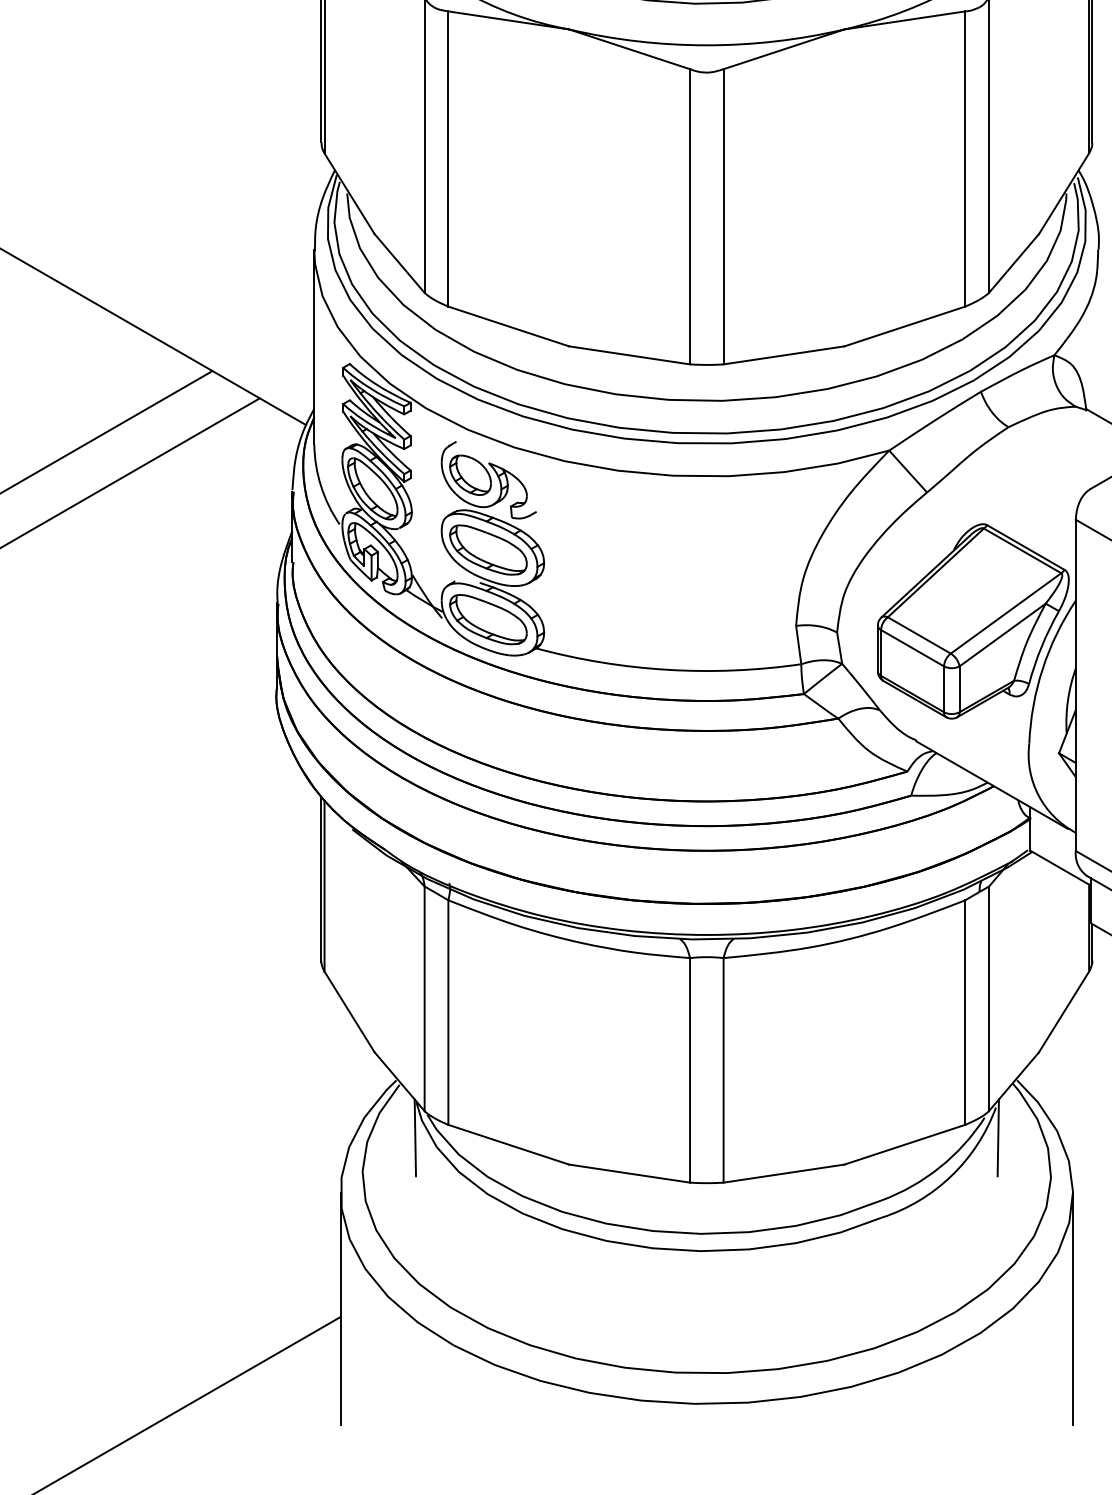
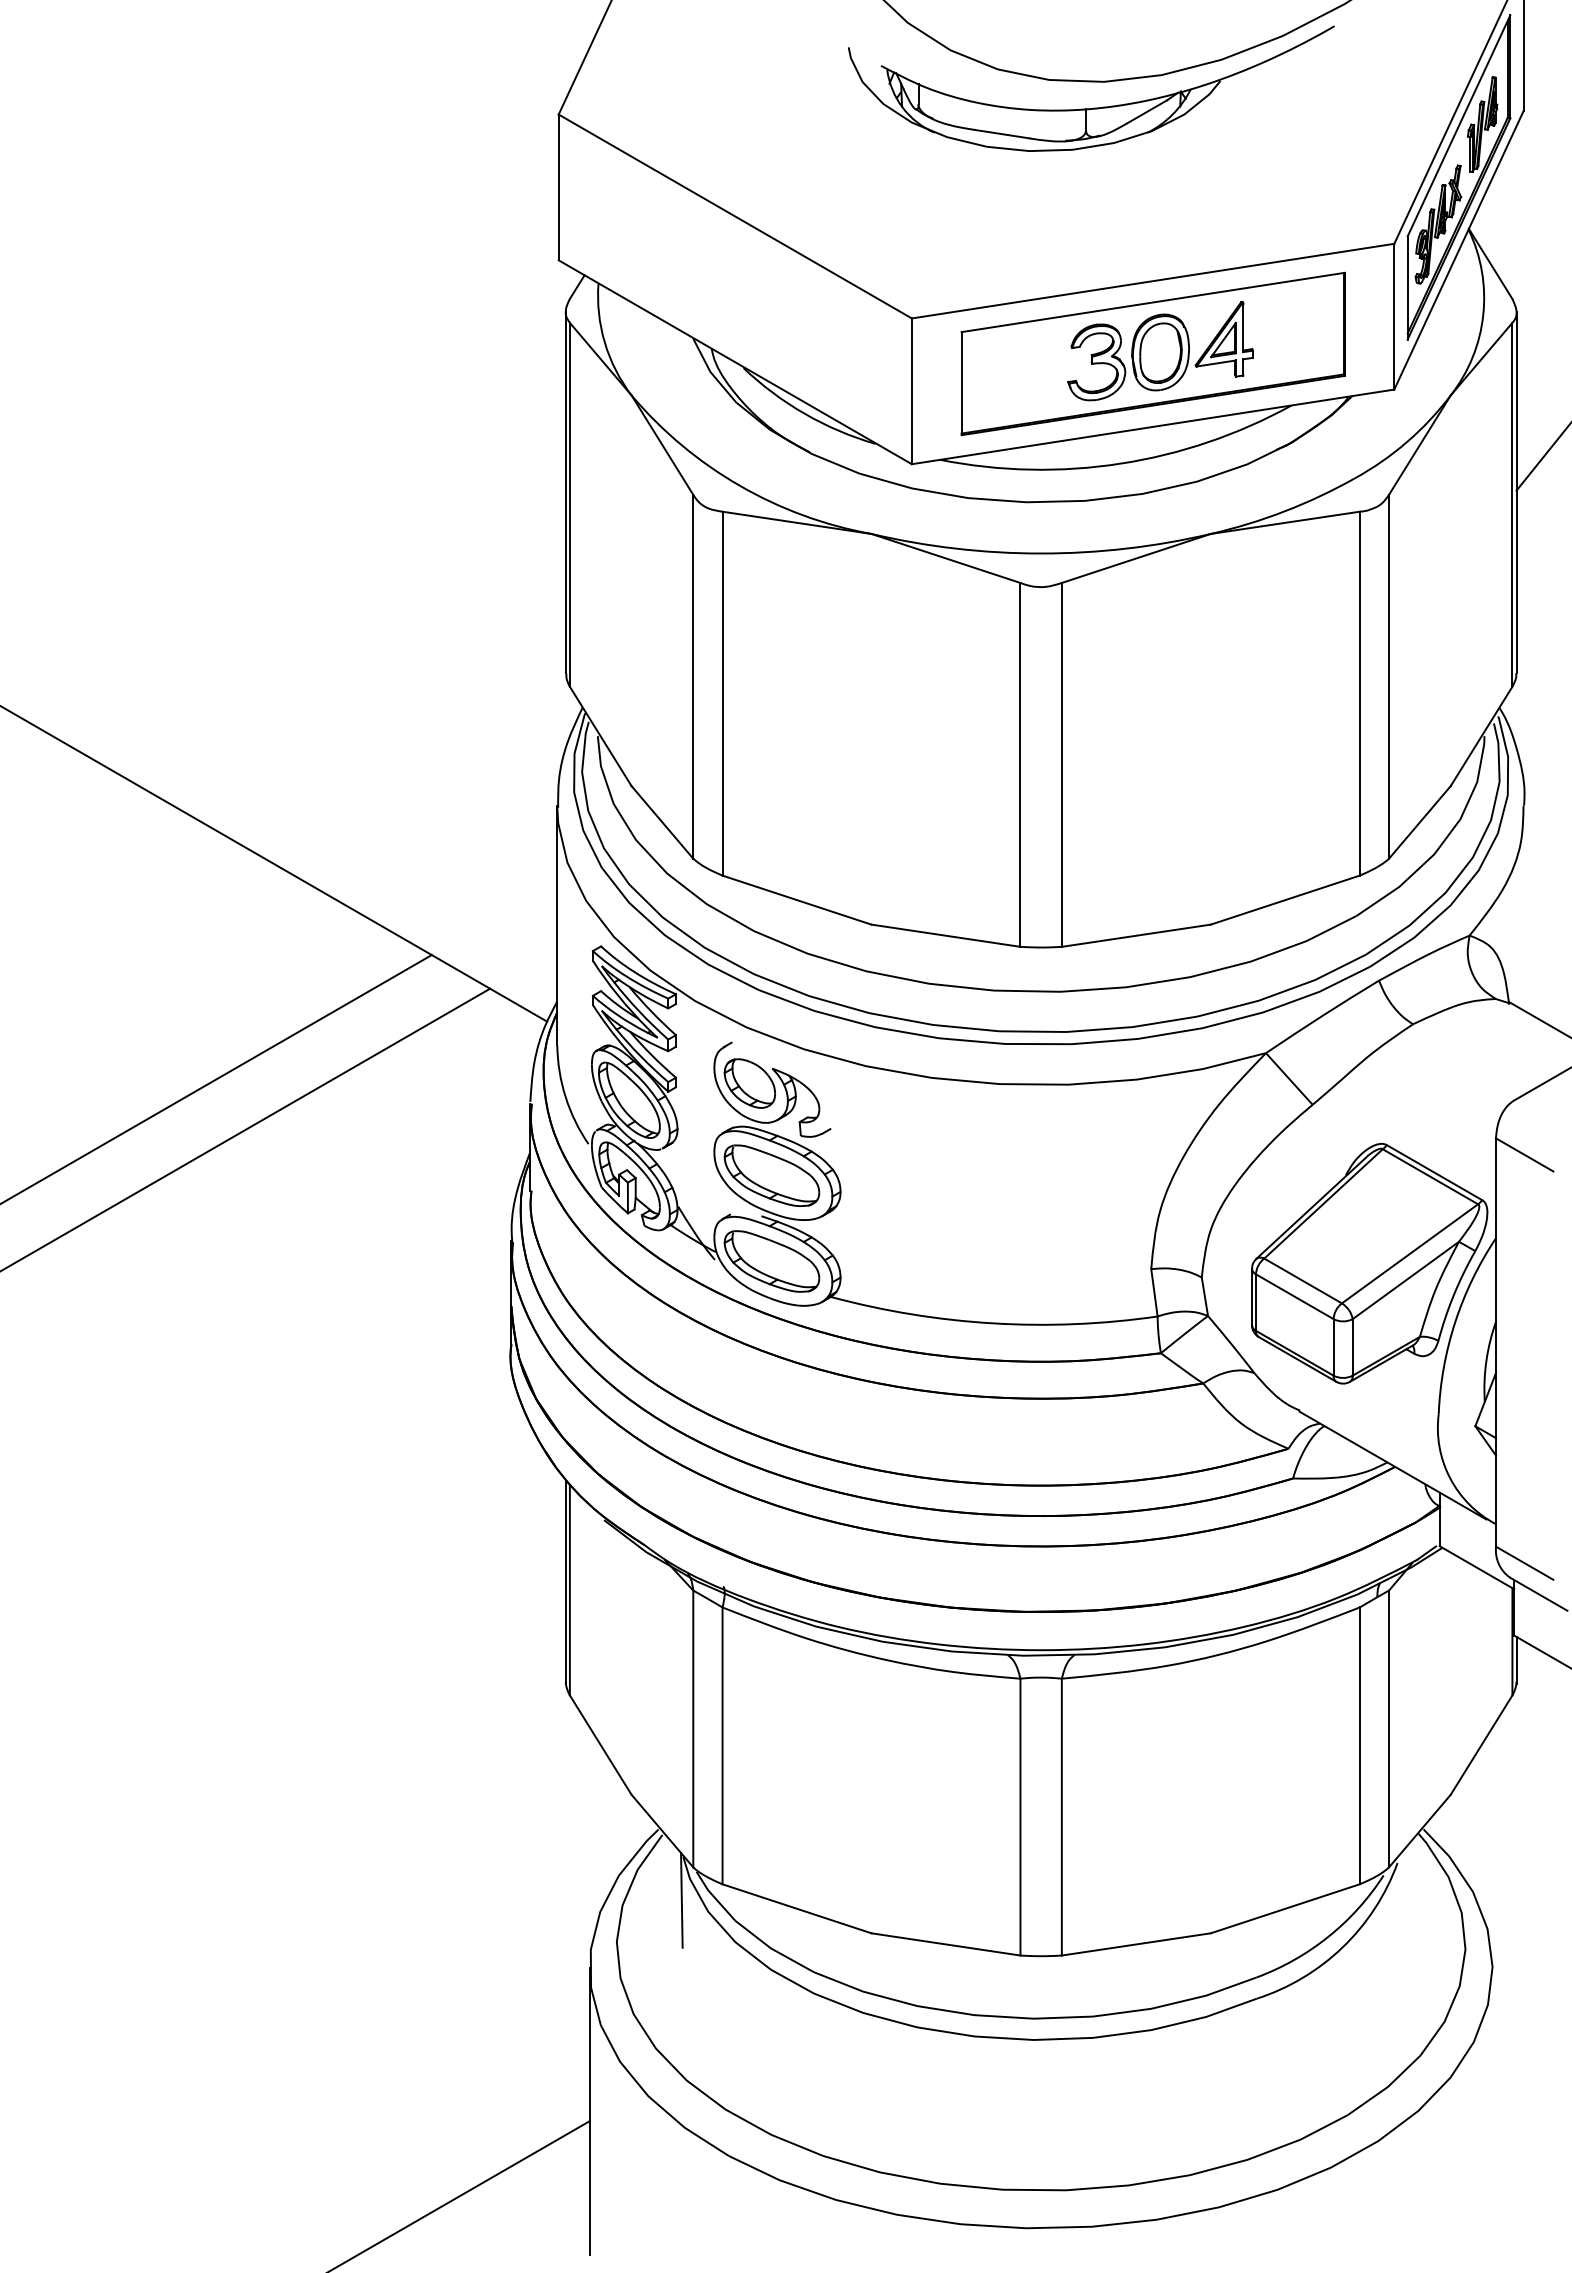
line: (998, 1137) -> (1400, 1899), removed
line: (1072, 1308) -> (1492, 2110), removed

